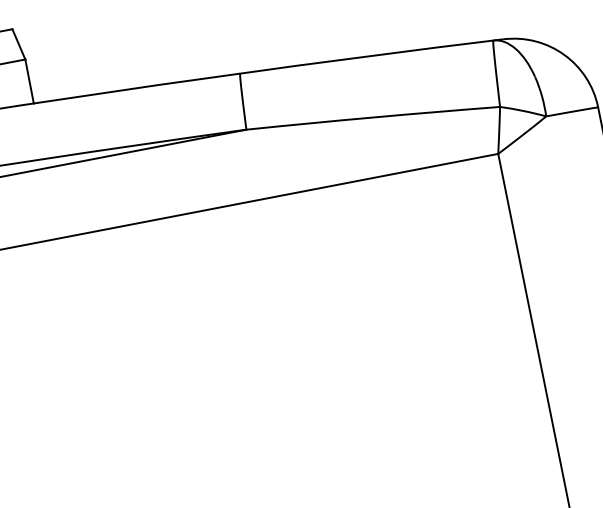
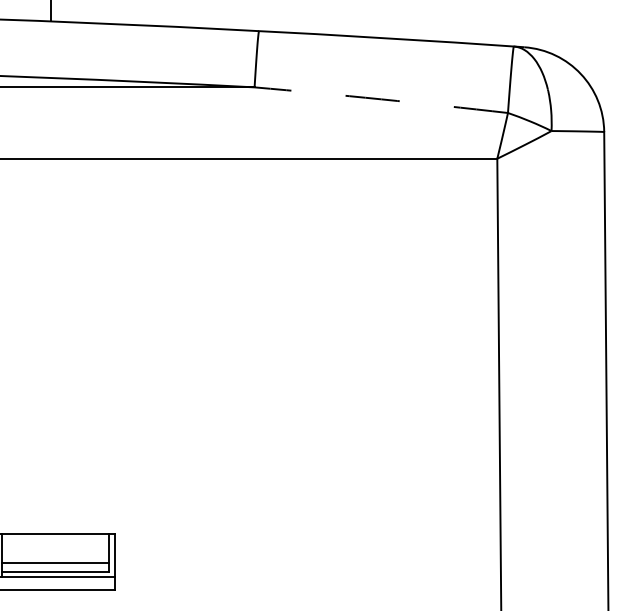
arc: (373, 117) -> (381, 99), solid -> dashed

